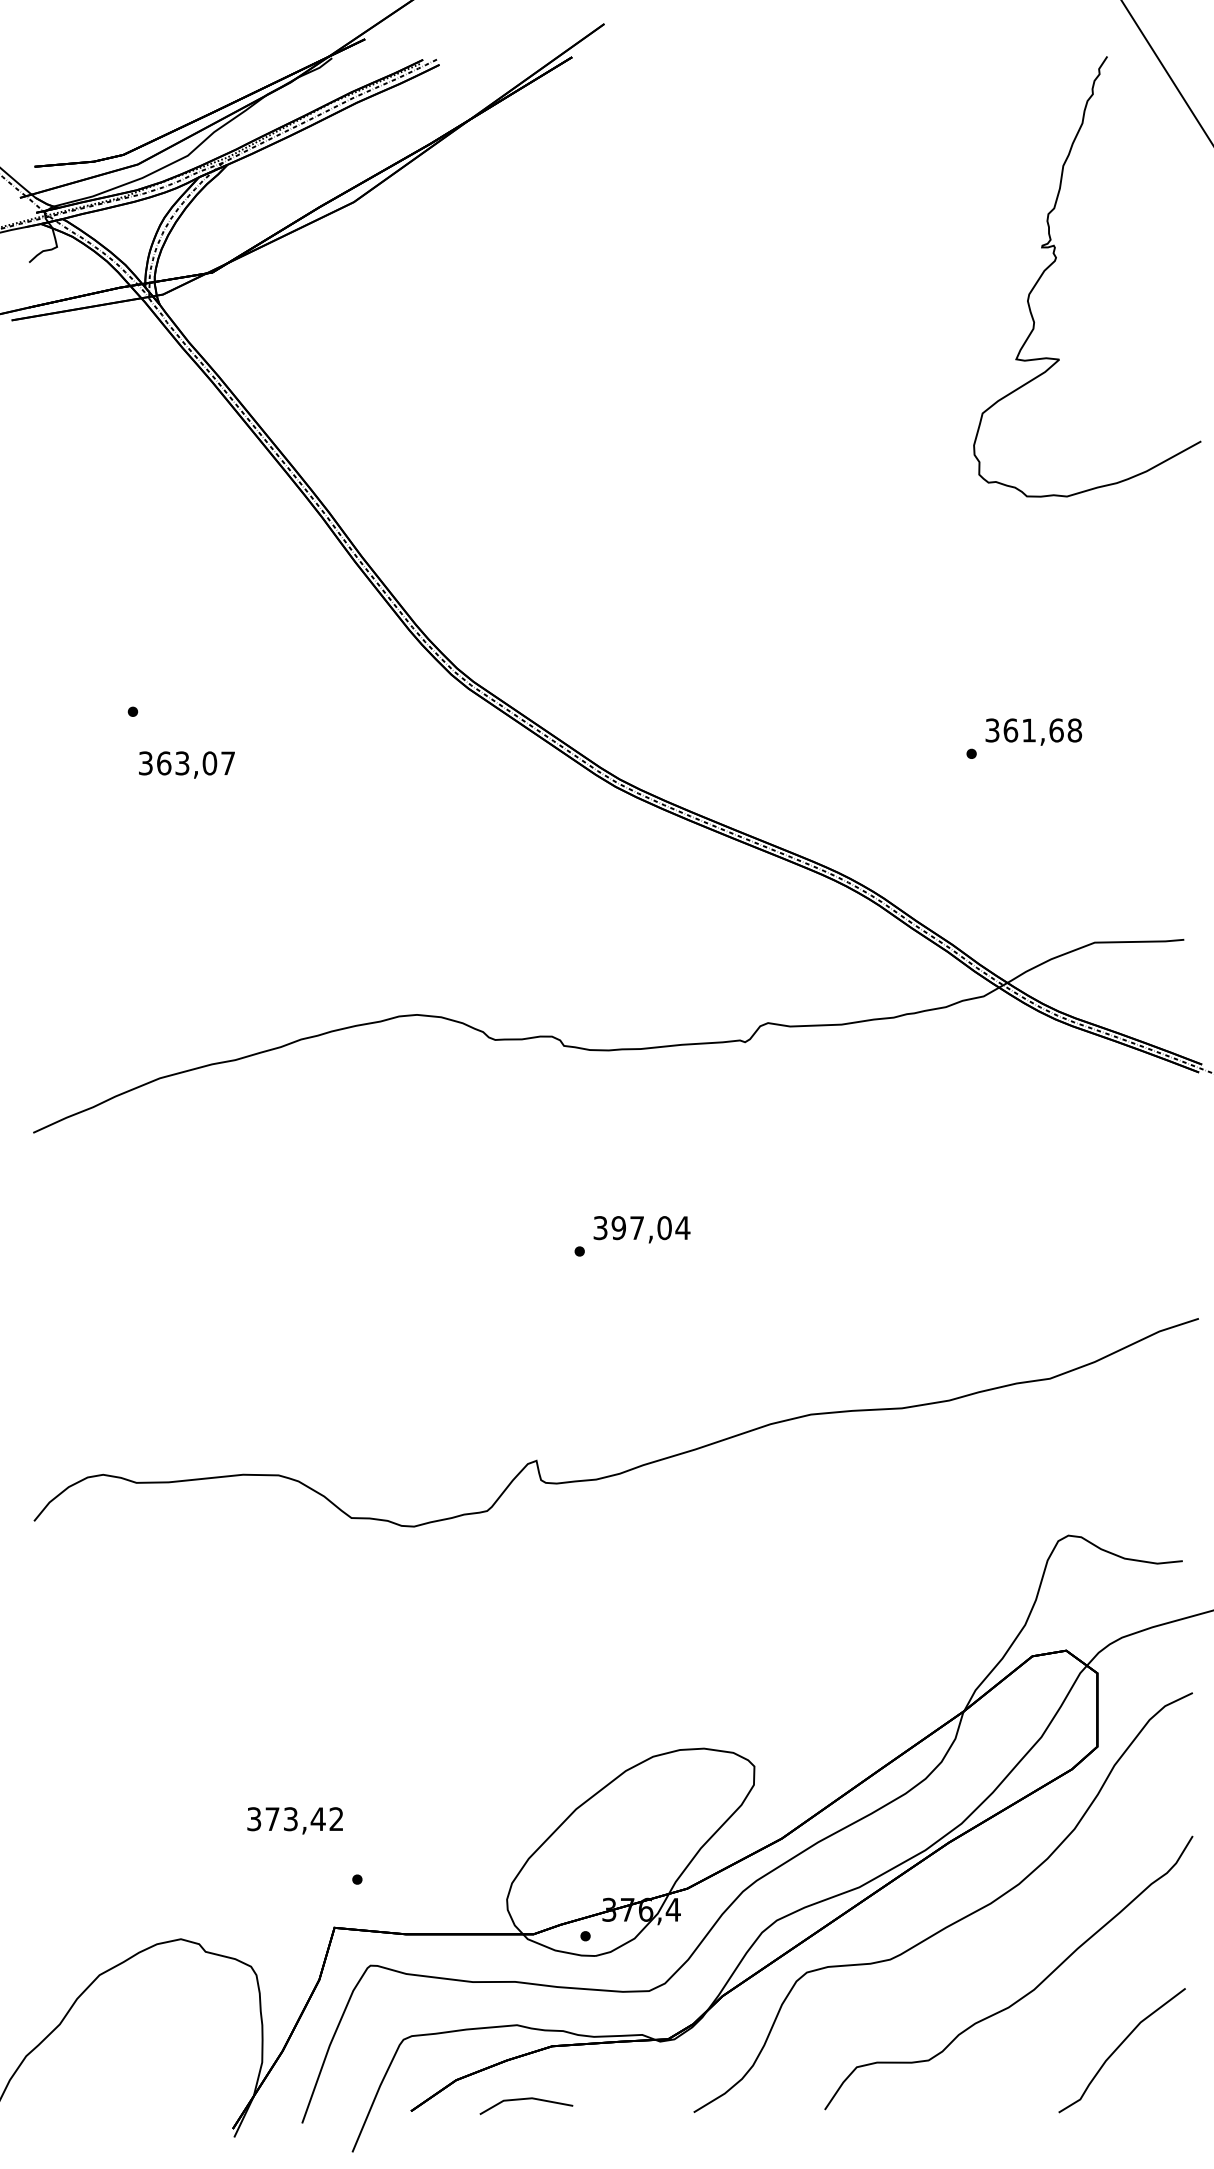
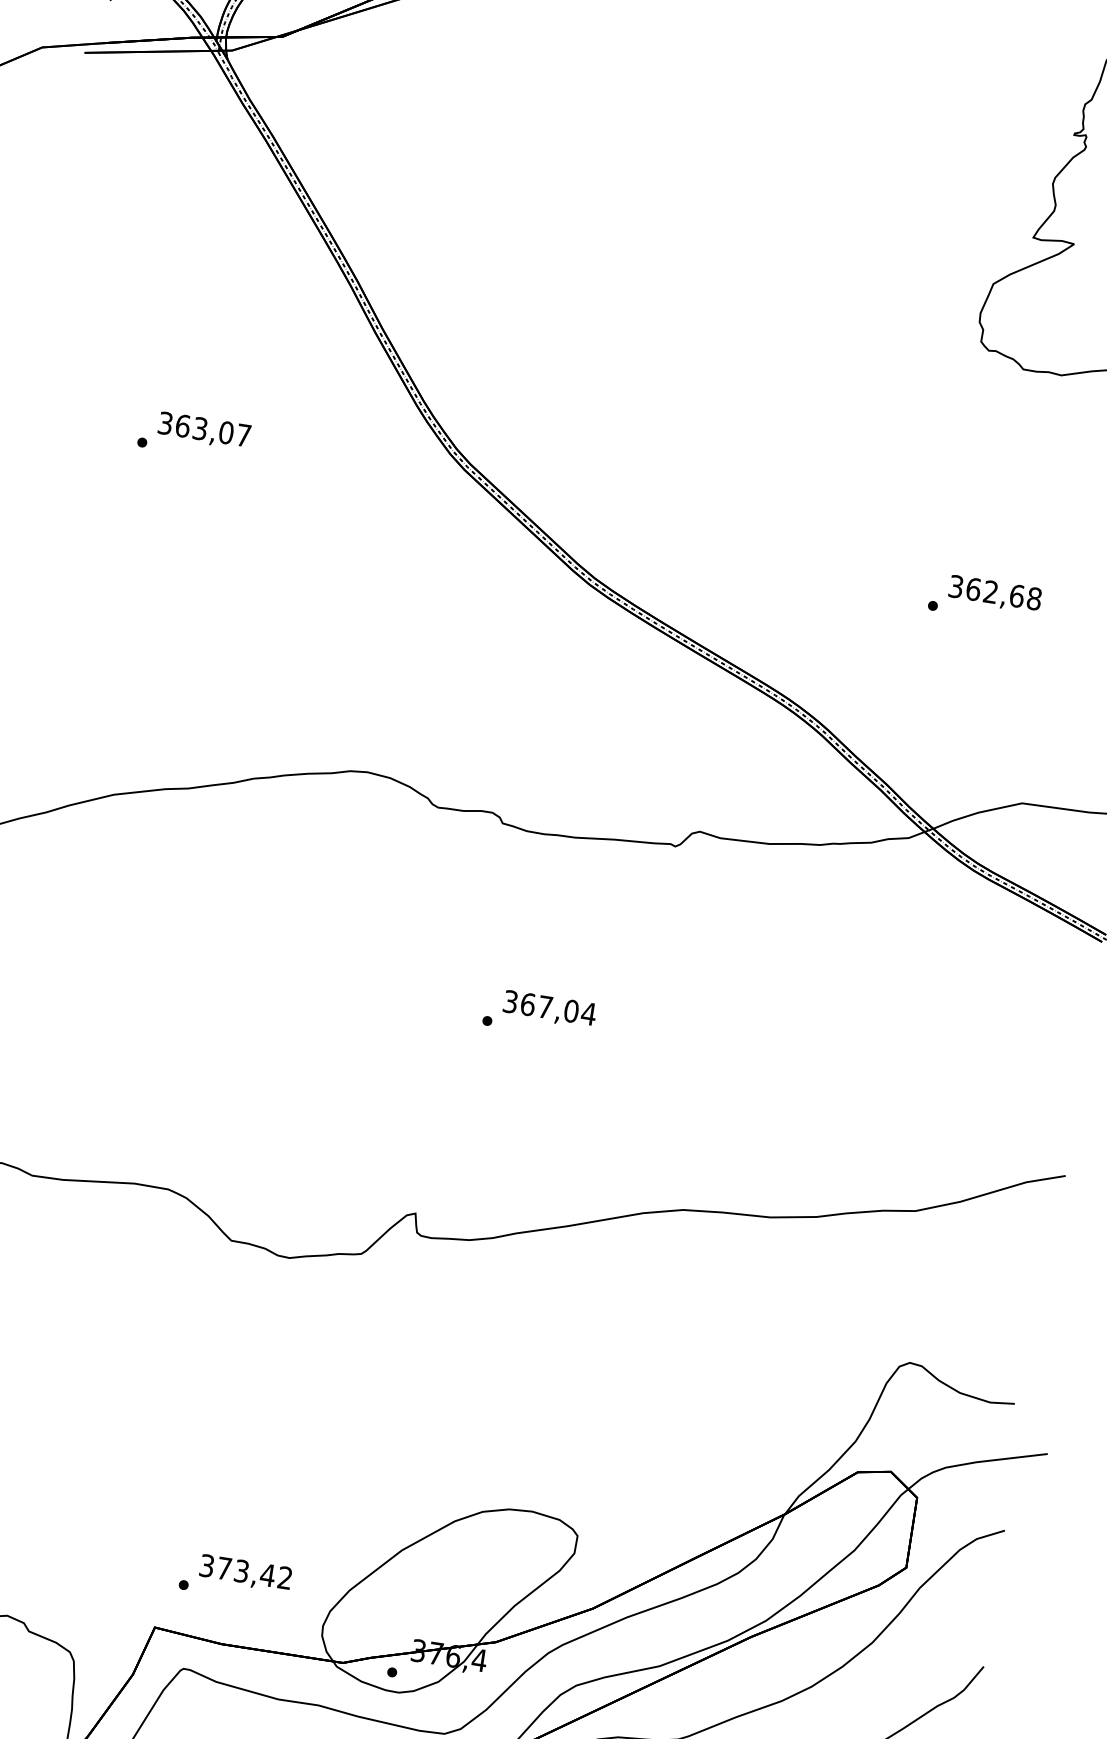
text: (1028, 730) -> (990, 592), 361,68 -> 362,68
text: (186, 764) -> (204, 430), moved
text: (618, 1228) -> (527, 1004), 397,04 -> 367,04
text: (294, 1820) -> (245, 1573), moved

